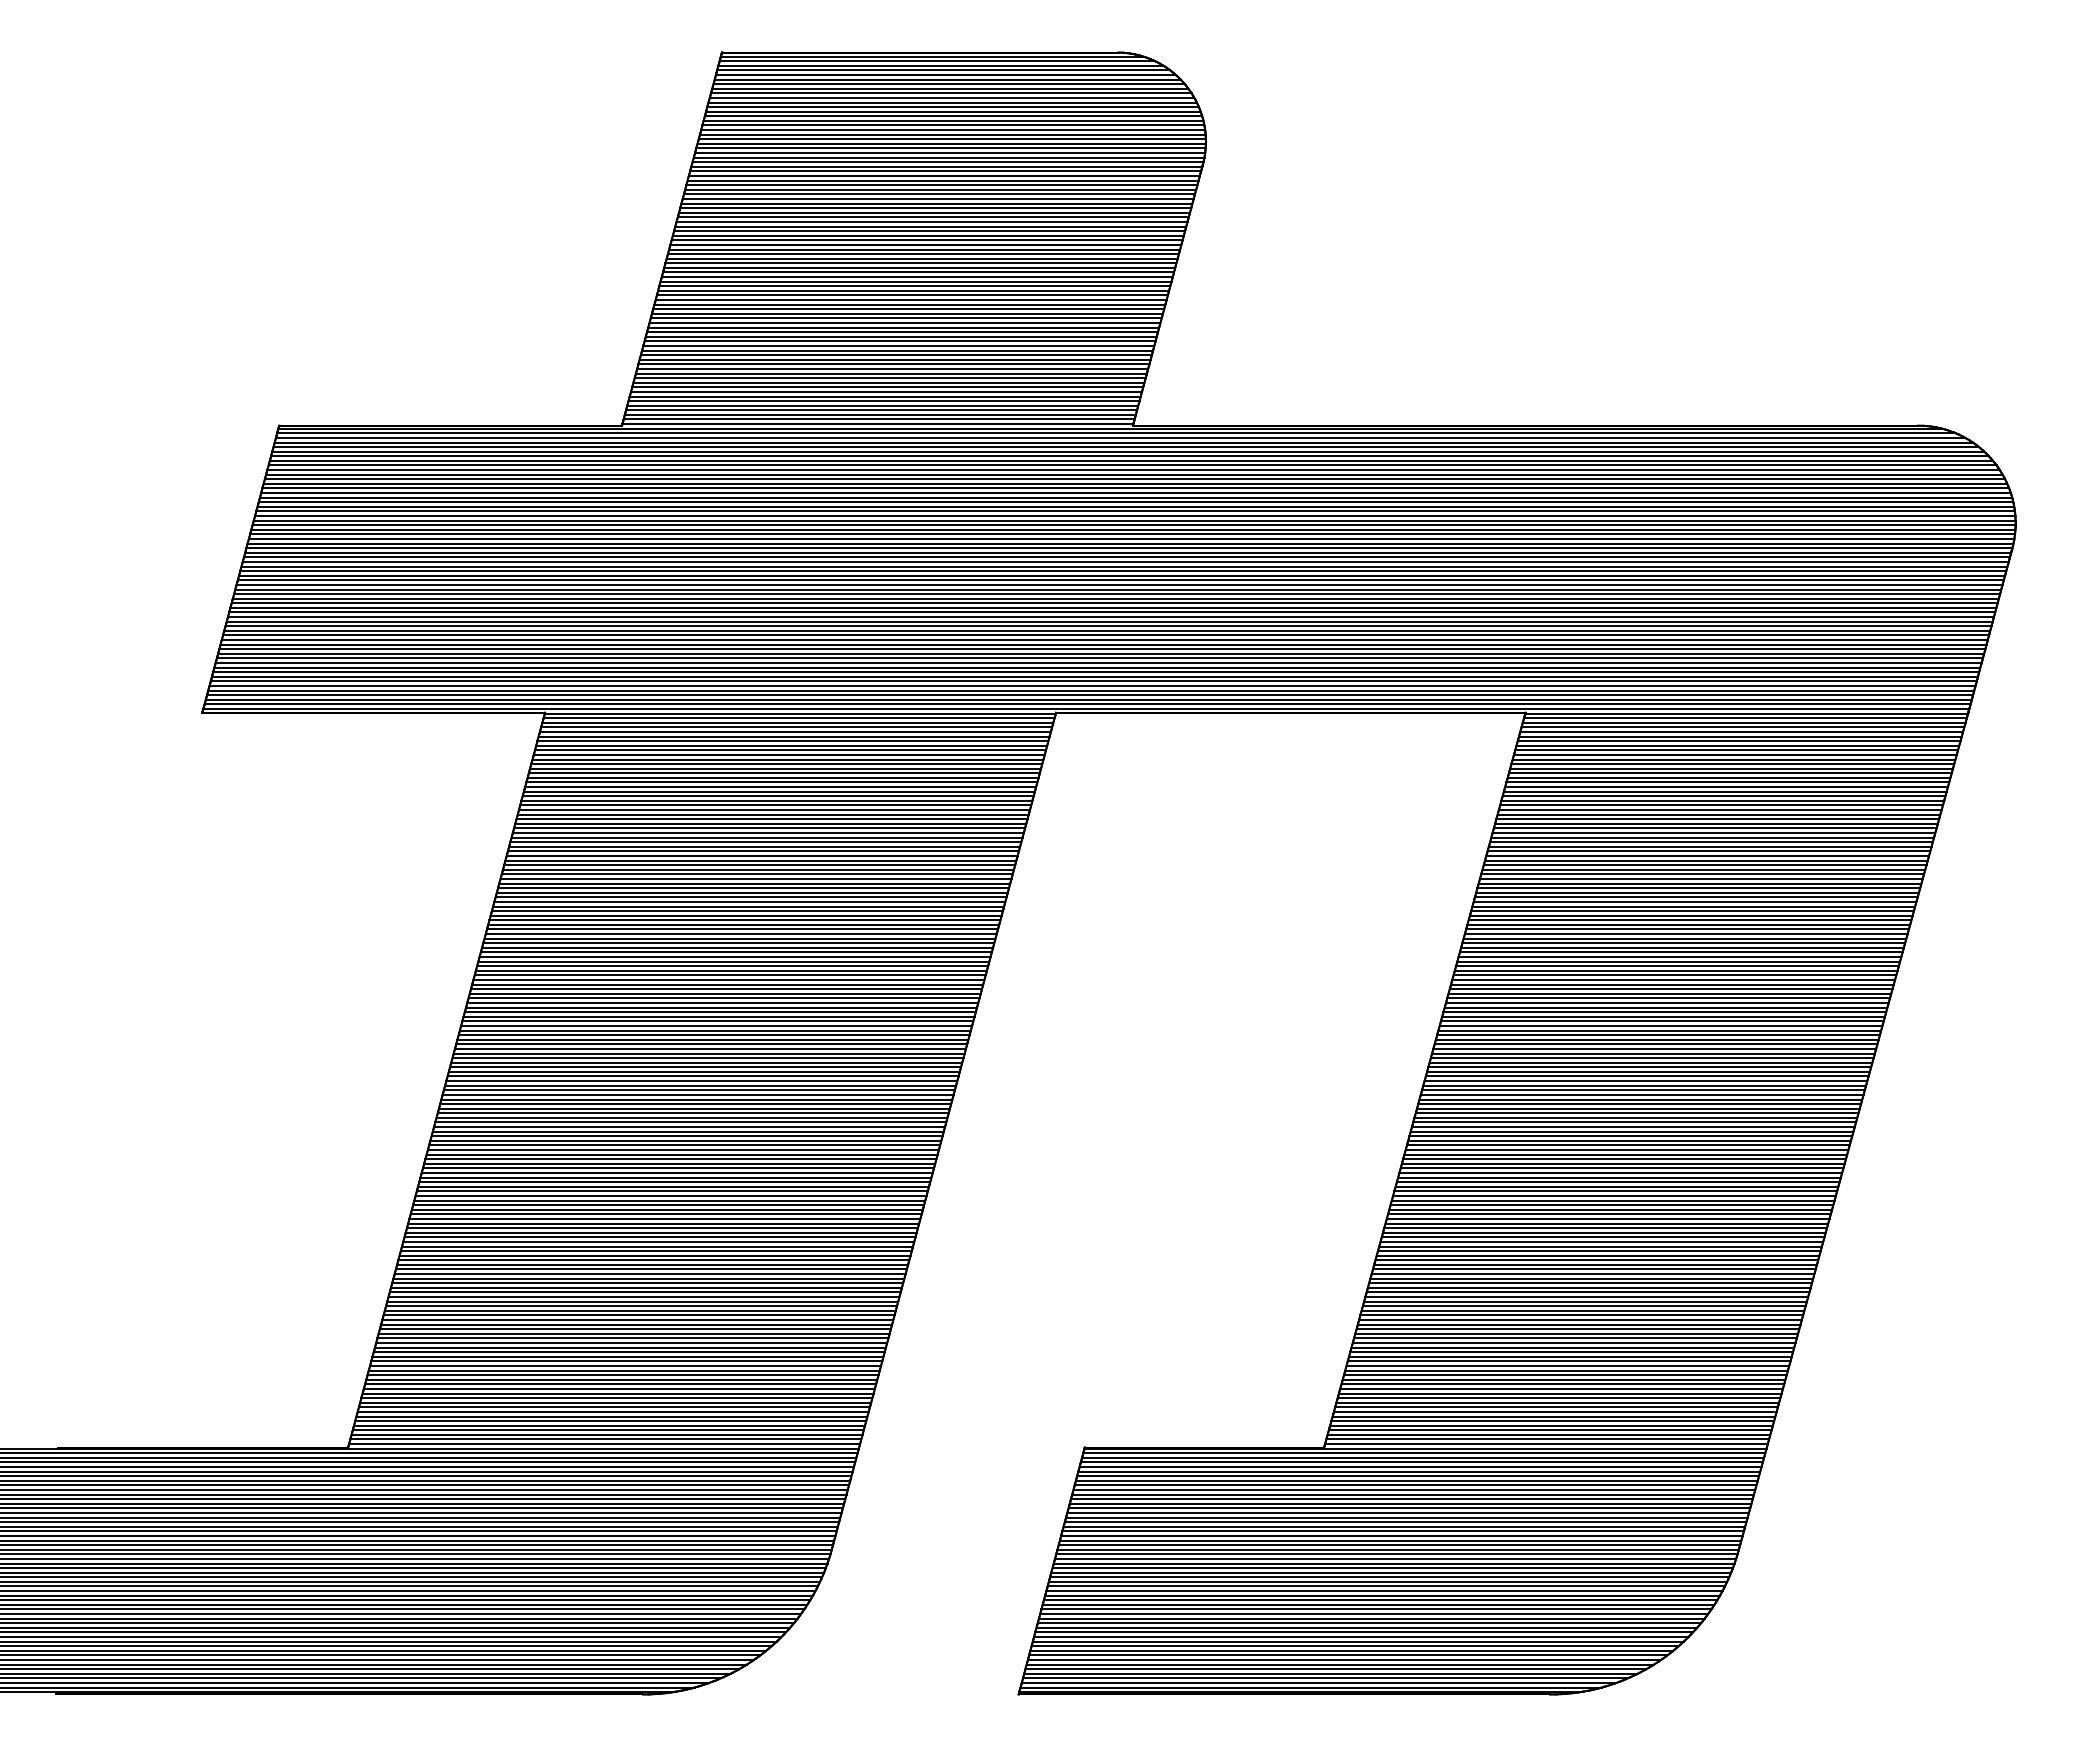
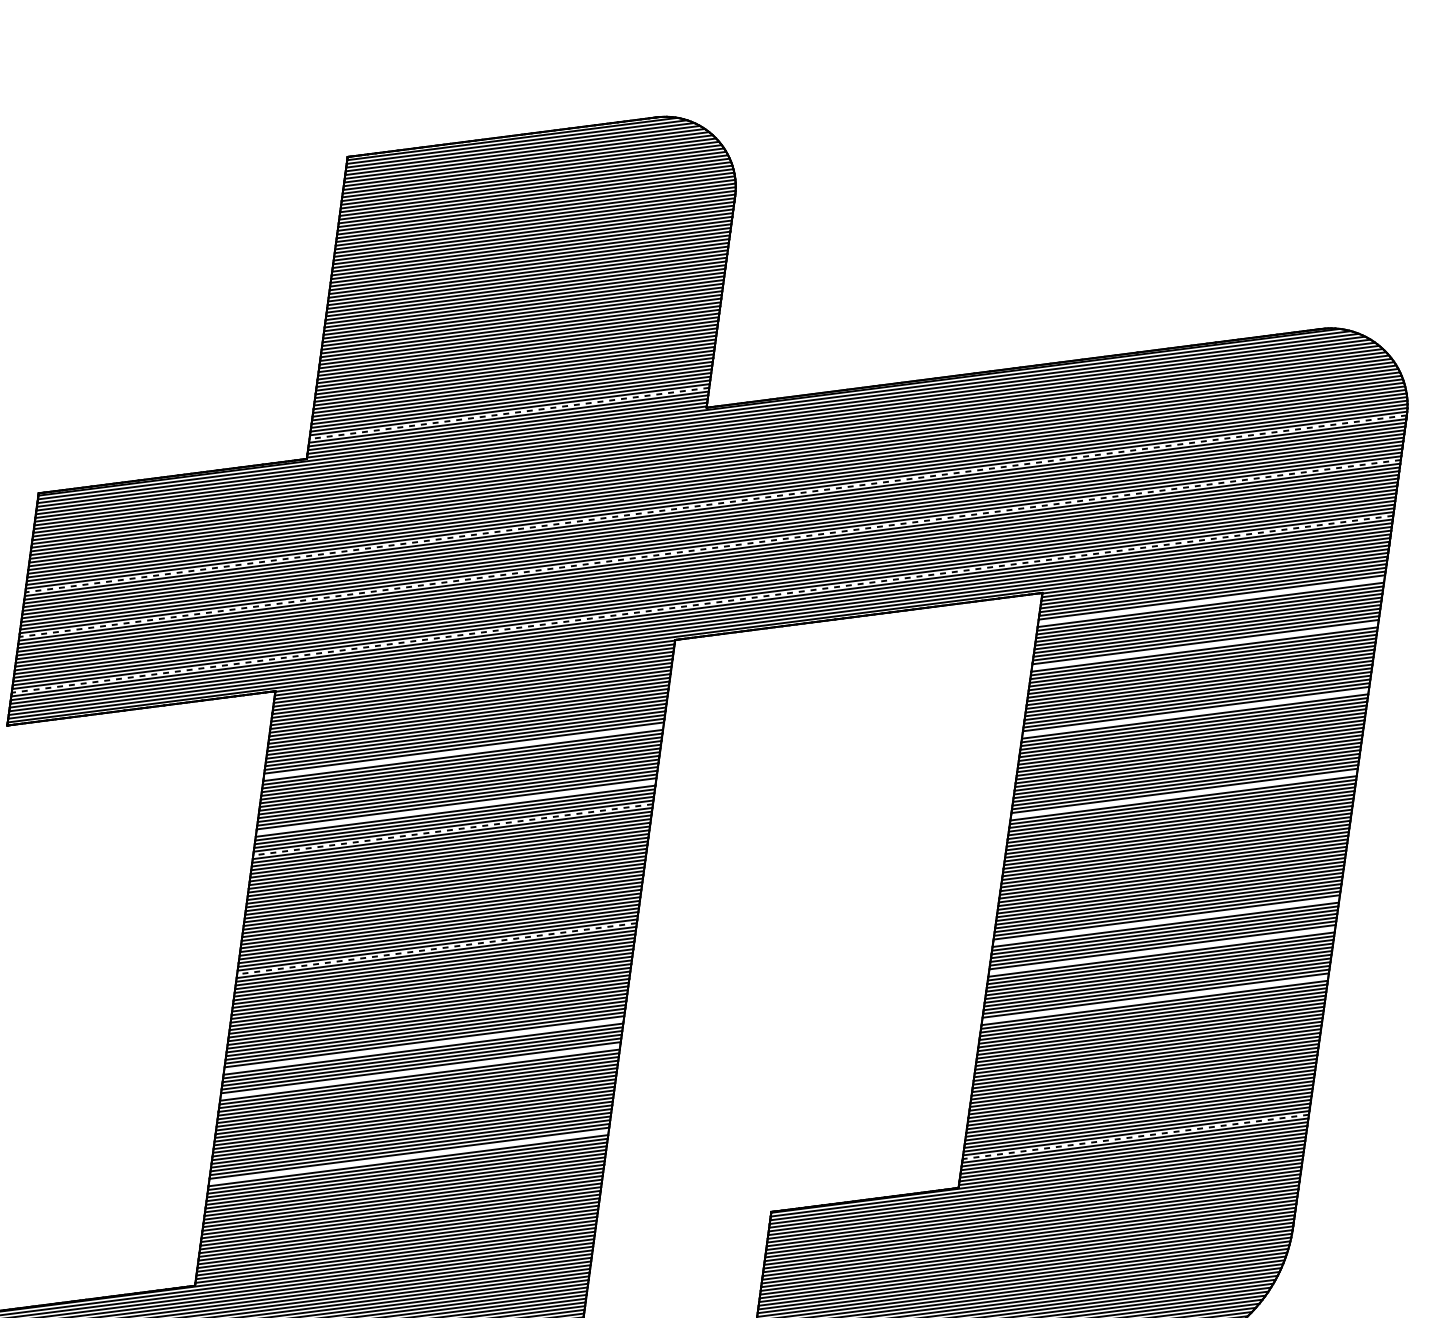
line: (883, 401) -> (509, 413), solid -> dashed
line: (1129, 548) -> (716, 504), solid -> dashed
line: (1114, 603) -> (709, 548), solid -> dashed
line: (1096, 672) -> (702, 604), solid -> dashed
line: (1736, 750) -> (1211, 601), removed
line: (1721, 805) -> (1205, 645), removed
line: (771, 819) -> (463, 752), removed
line: (753, 888) -> (456, 807), removed
line: (1698, 888) -> (1195, 713), removed
line: (745, 915) -> (452, 829), solid -> dashed
line: (1670, 989) -> (1183, 794), removed
line: (706, 1062) -> (436, 948), solid -> dashed
line: (1627, 1145) -> (1165, 921), removed
line: (674, 1182) -> (423, 1045), removed
line: (1617, 1182) -> (1161, 951), removed
line: (665, 1214) -> (419, 1071), removed
line: (1601, 1241) -> (1154, 998), removed
line: (637, 1320) -> (408, 1157), removed
line: (1554, 1411) -> (1135, 1136), solid -> dashed

